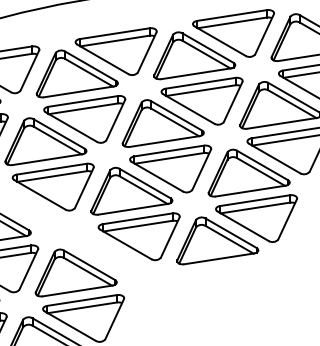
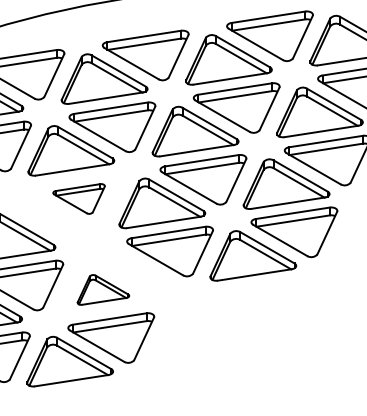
part: (52, 186) -> (78, 198), size x0.6
part: (76, 272) -> (103, 289), size x0.6

